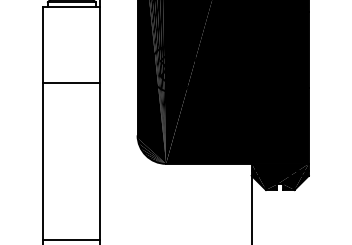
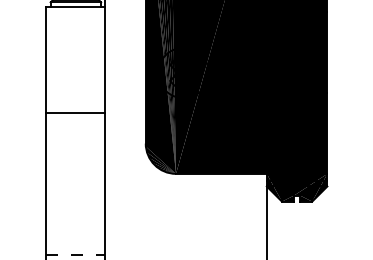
line: (71, 83) -> (75, 113), moved
line: (71, 239) -> (75, 254), solid -> dashed

